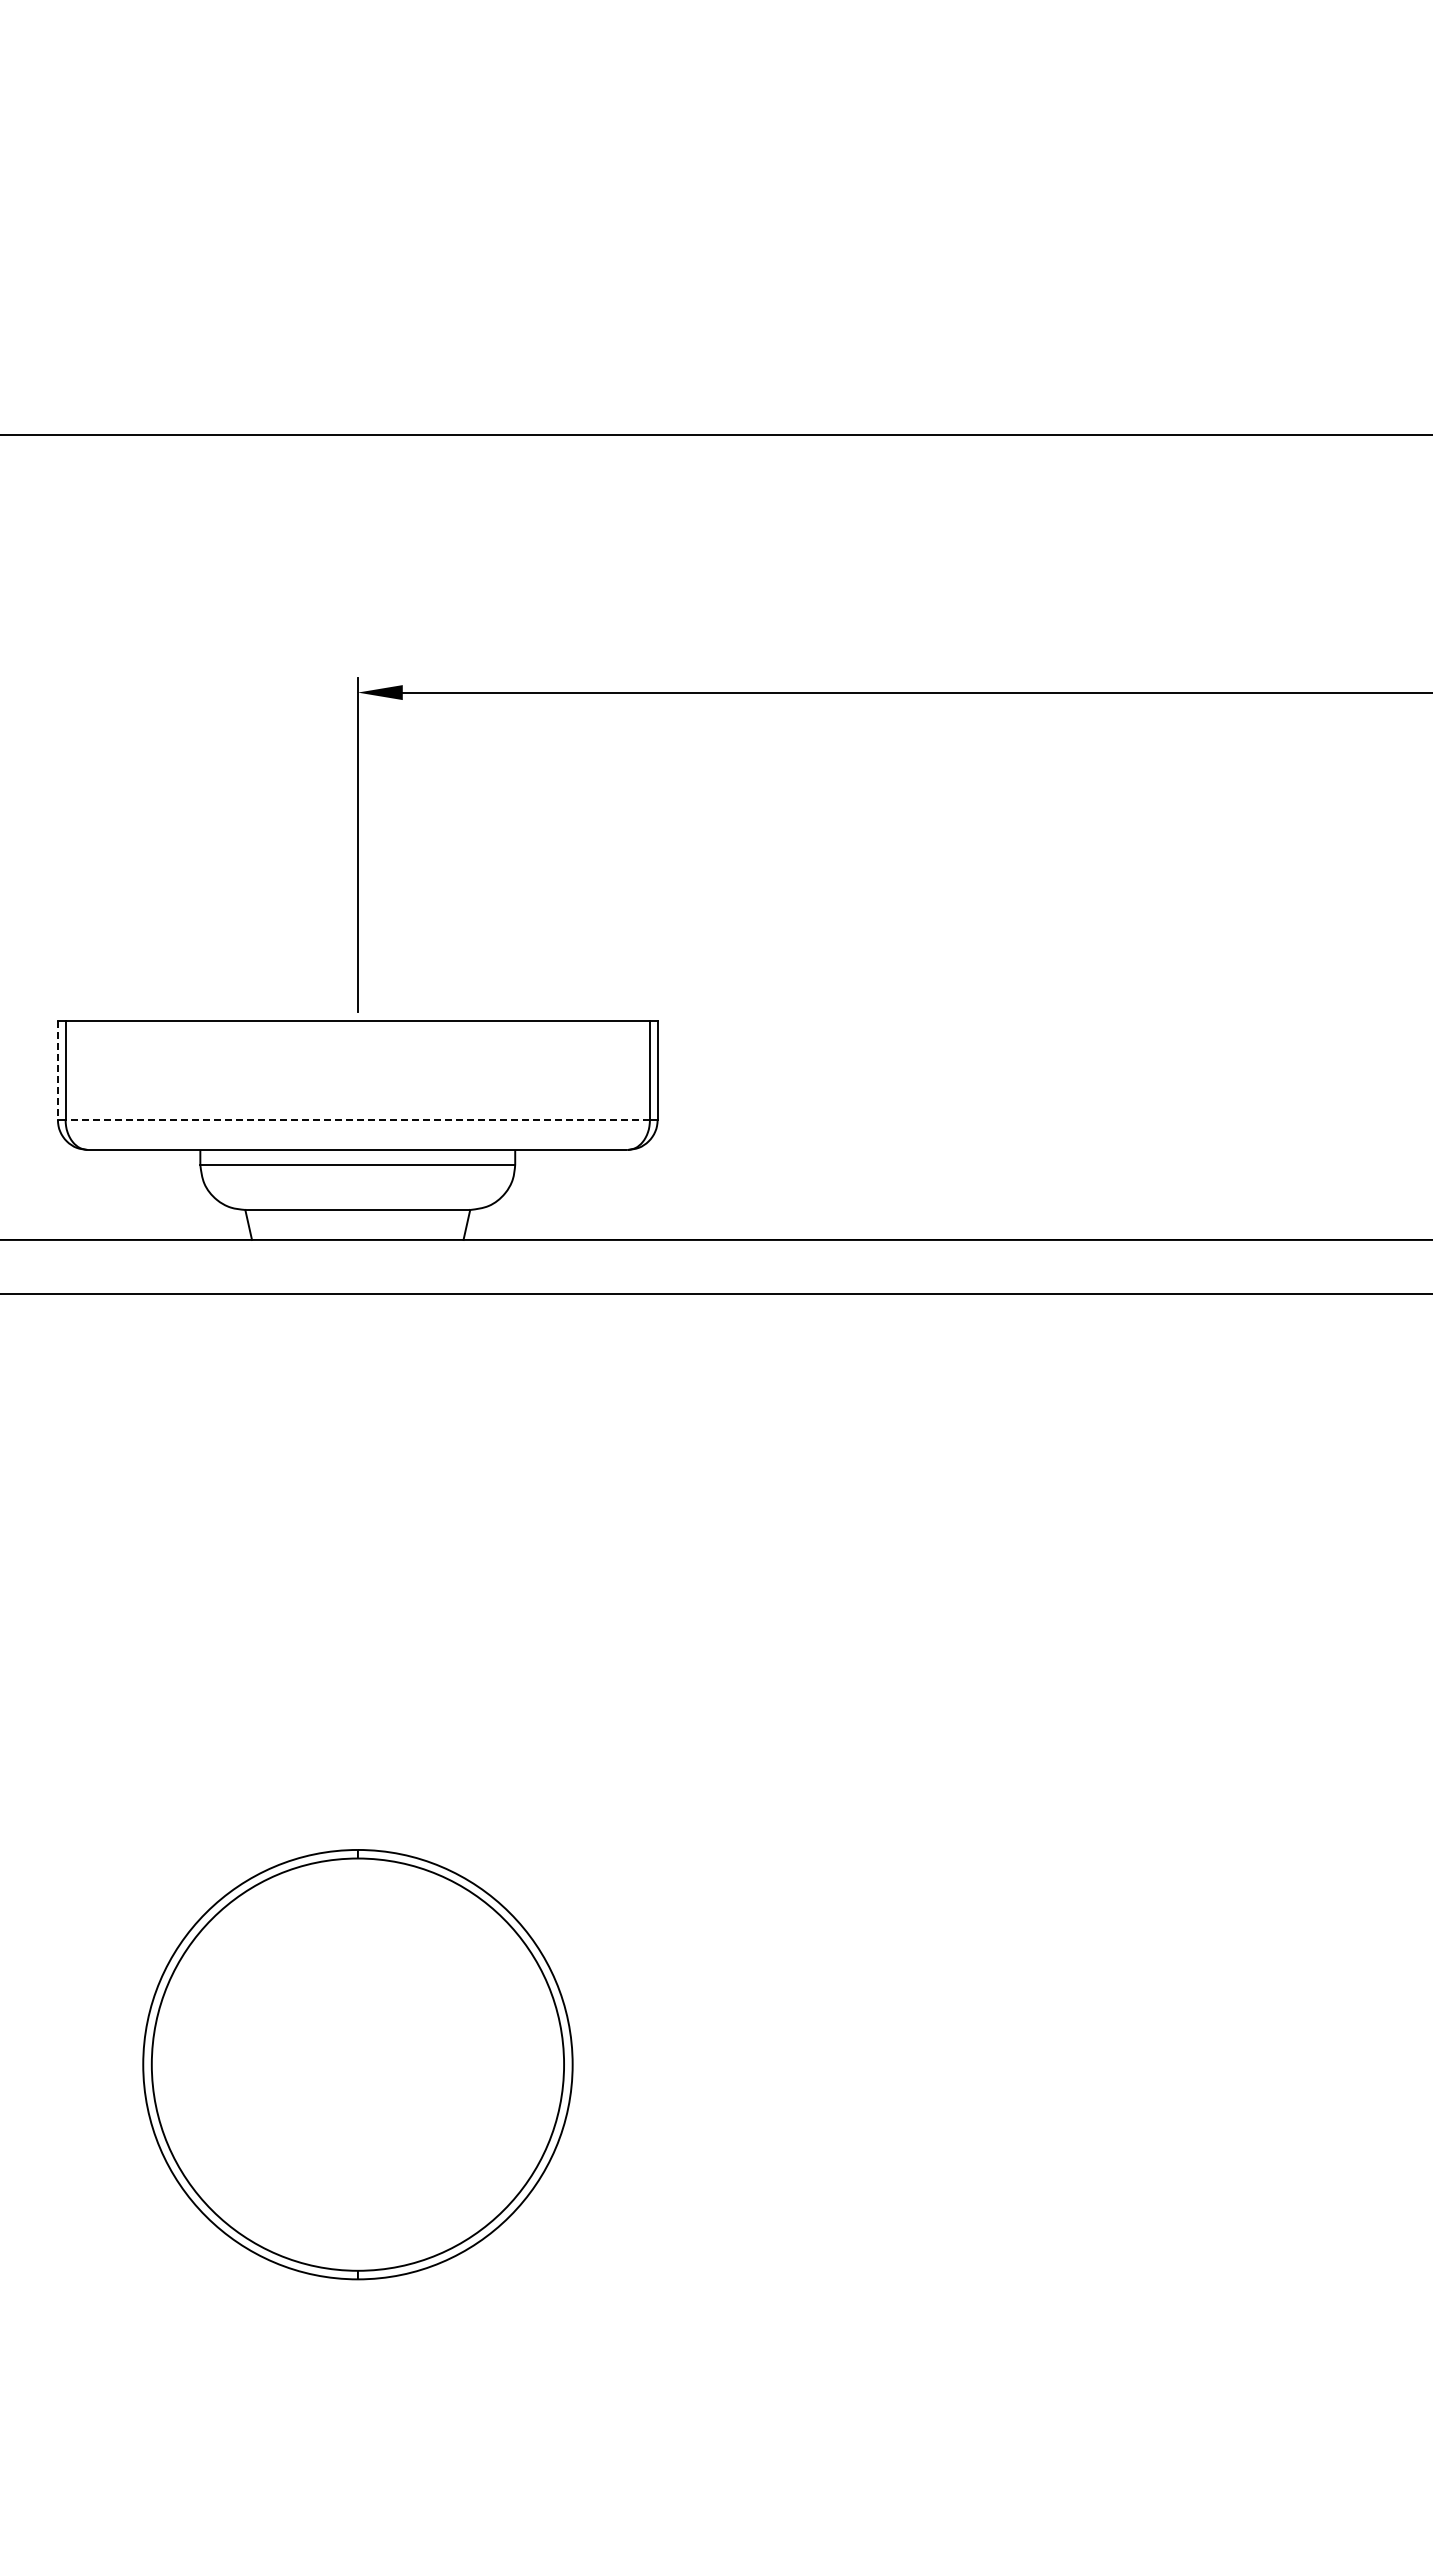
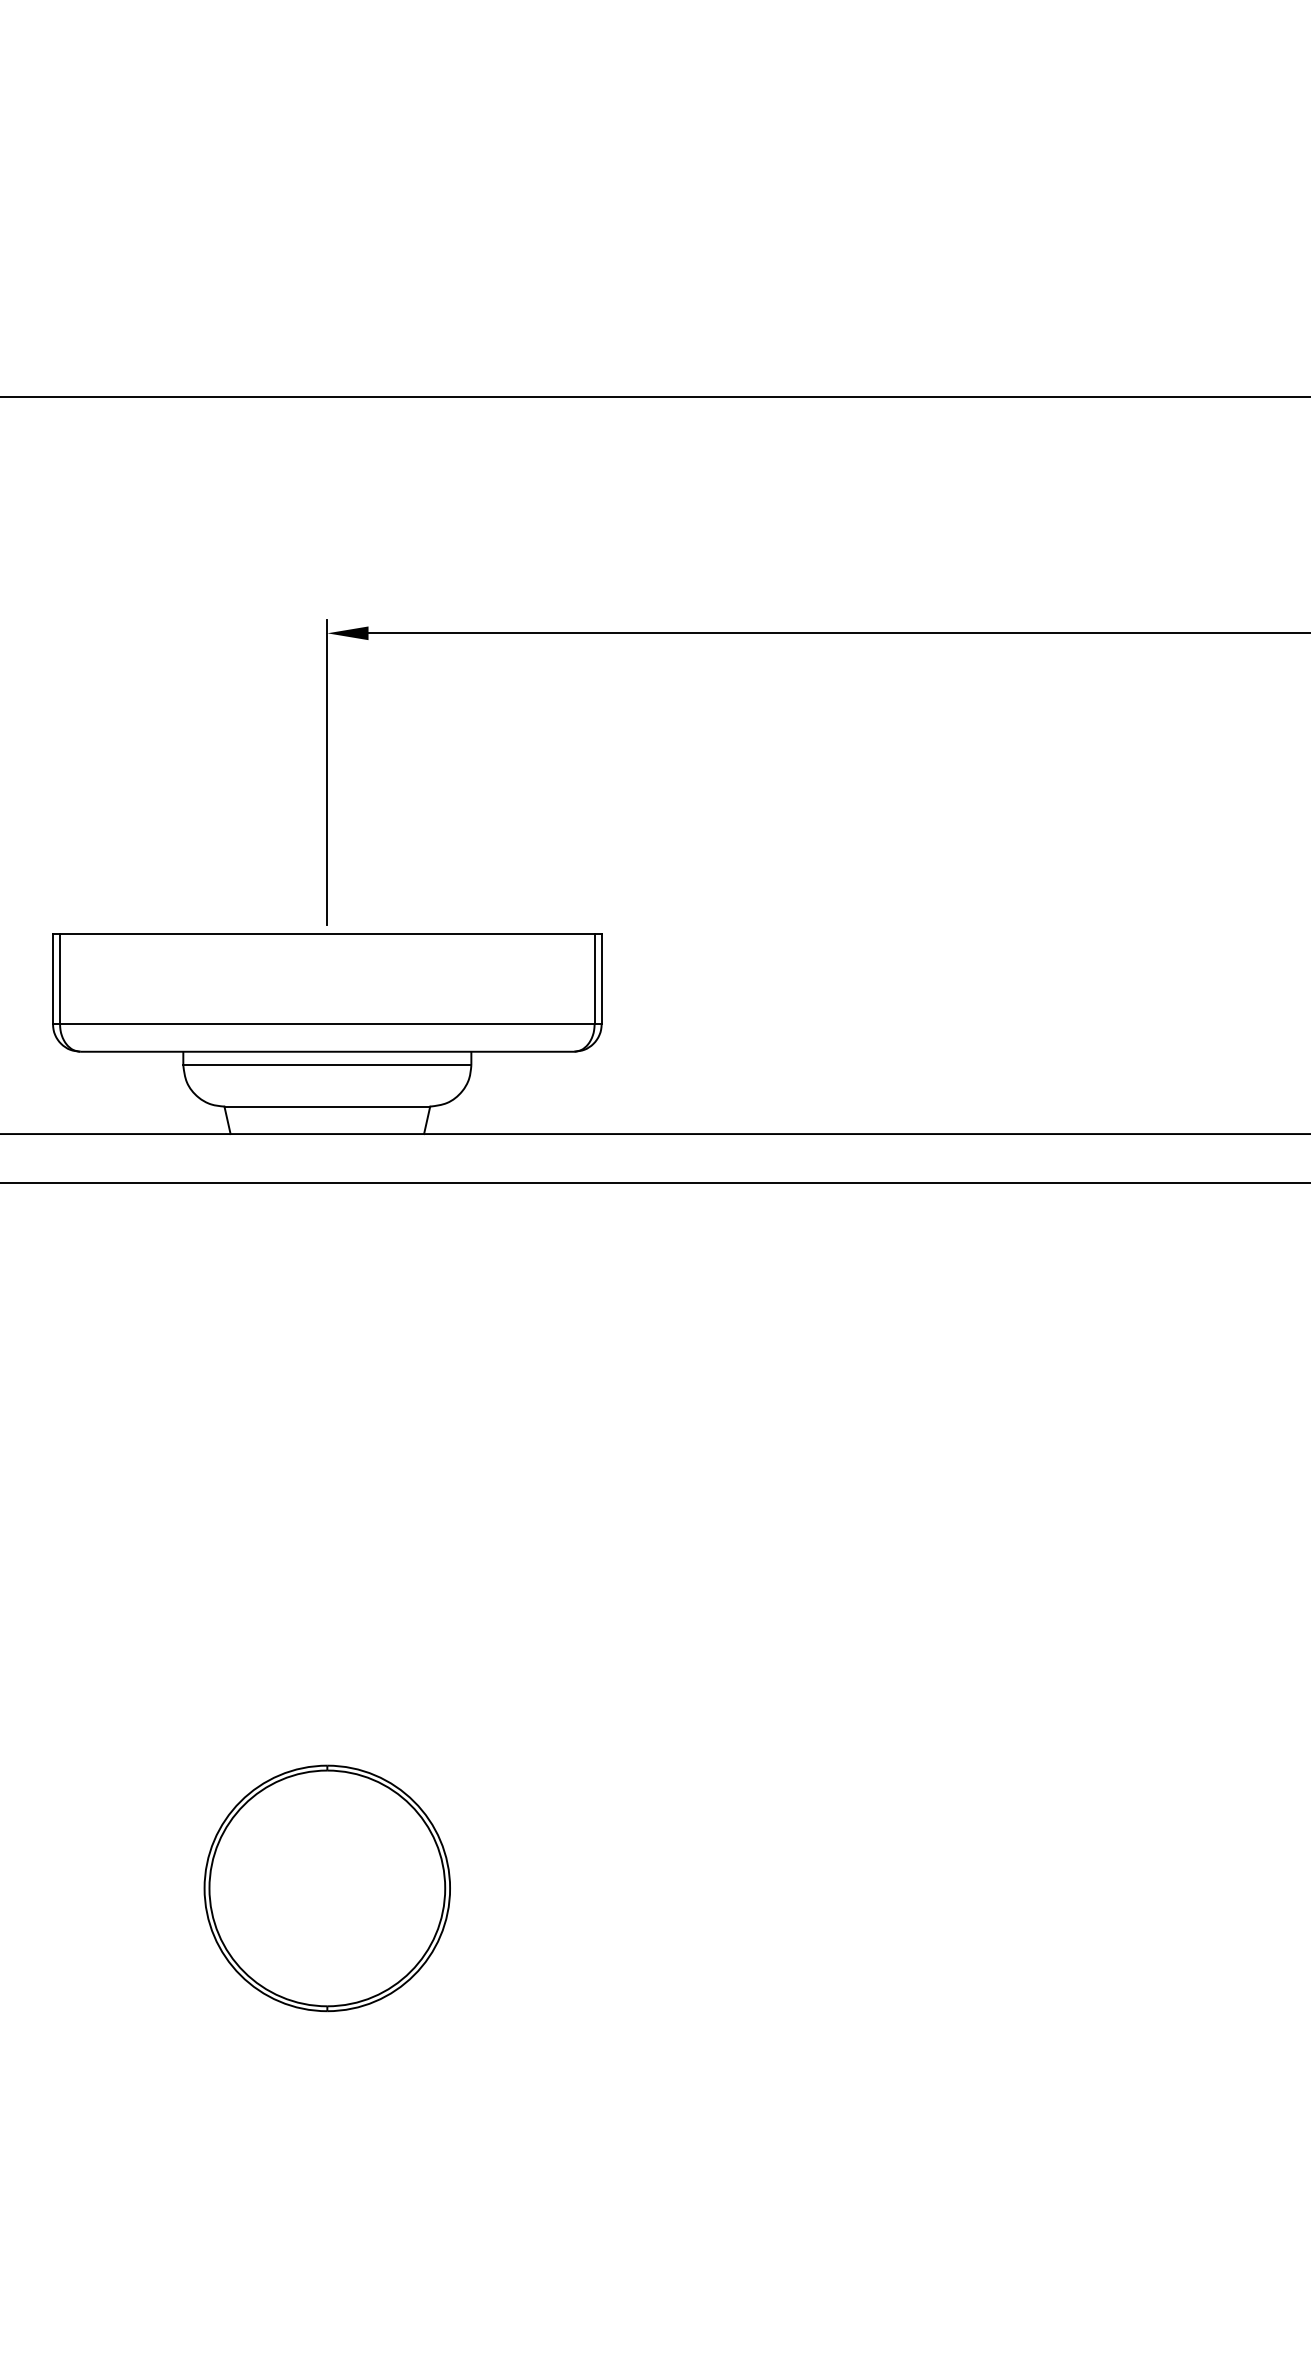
line: (57, 1071) -> (52, 979), dashed -> solid
line: (357, 1120) -> (327, 1024), dashed -> solid
part: (357, 2064) -> (327, 1888), size x0.62

